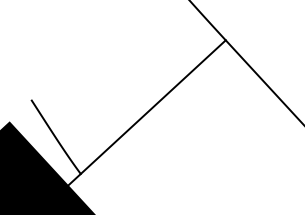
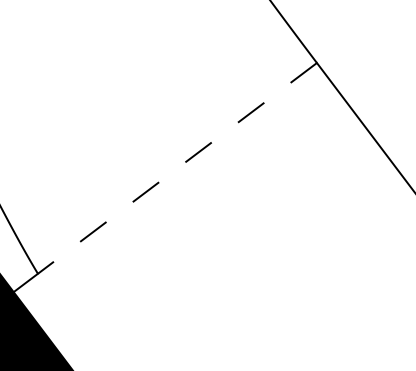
line: (153, 107) -> (177, 169), solid -> dashed

